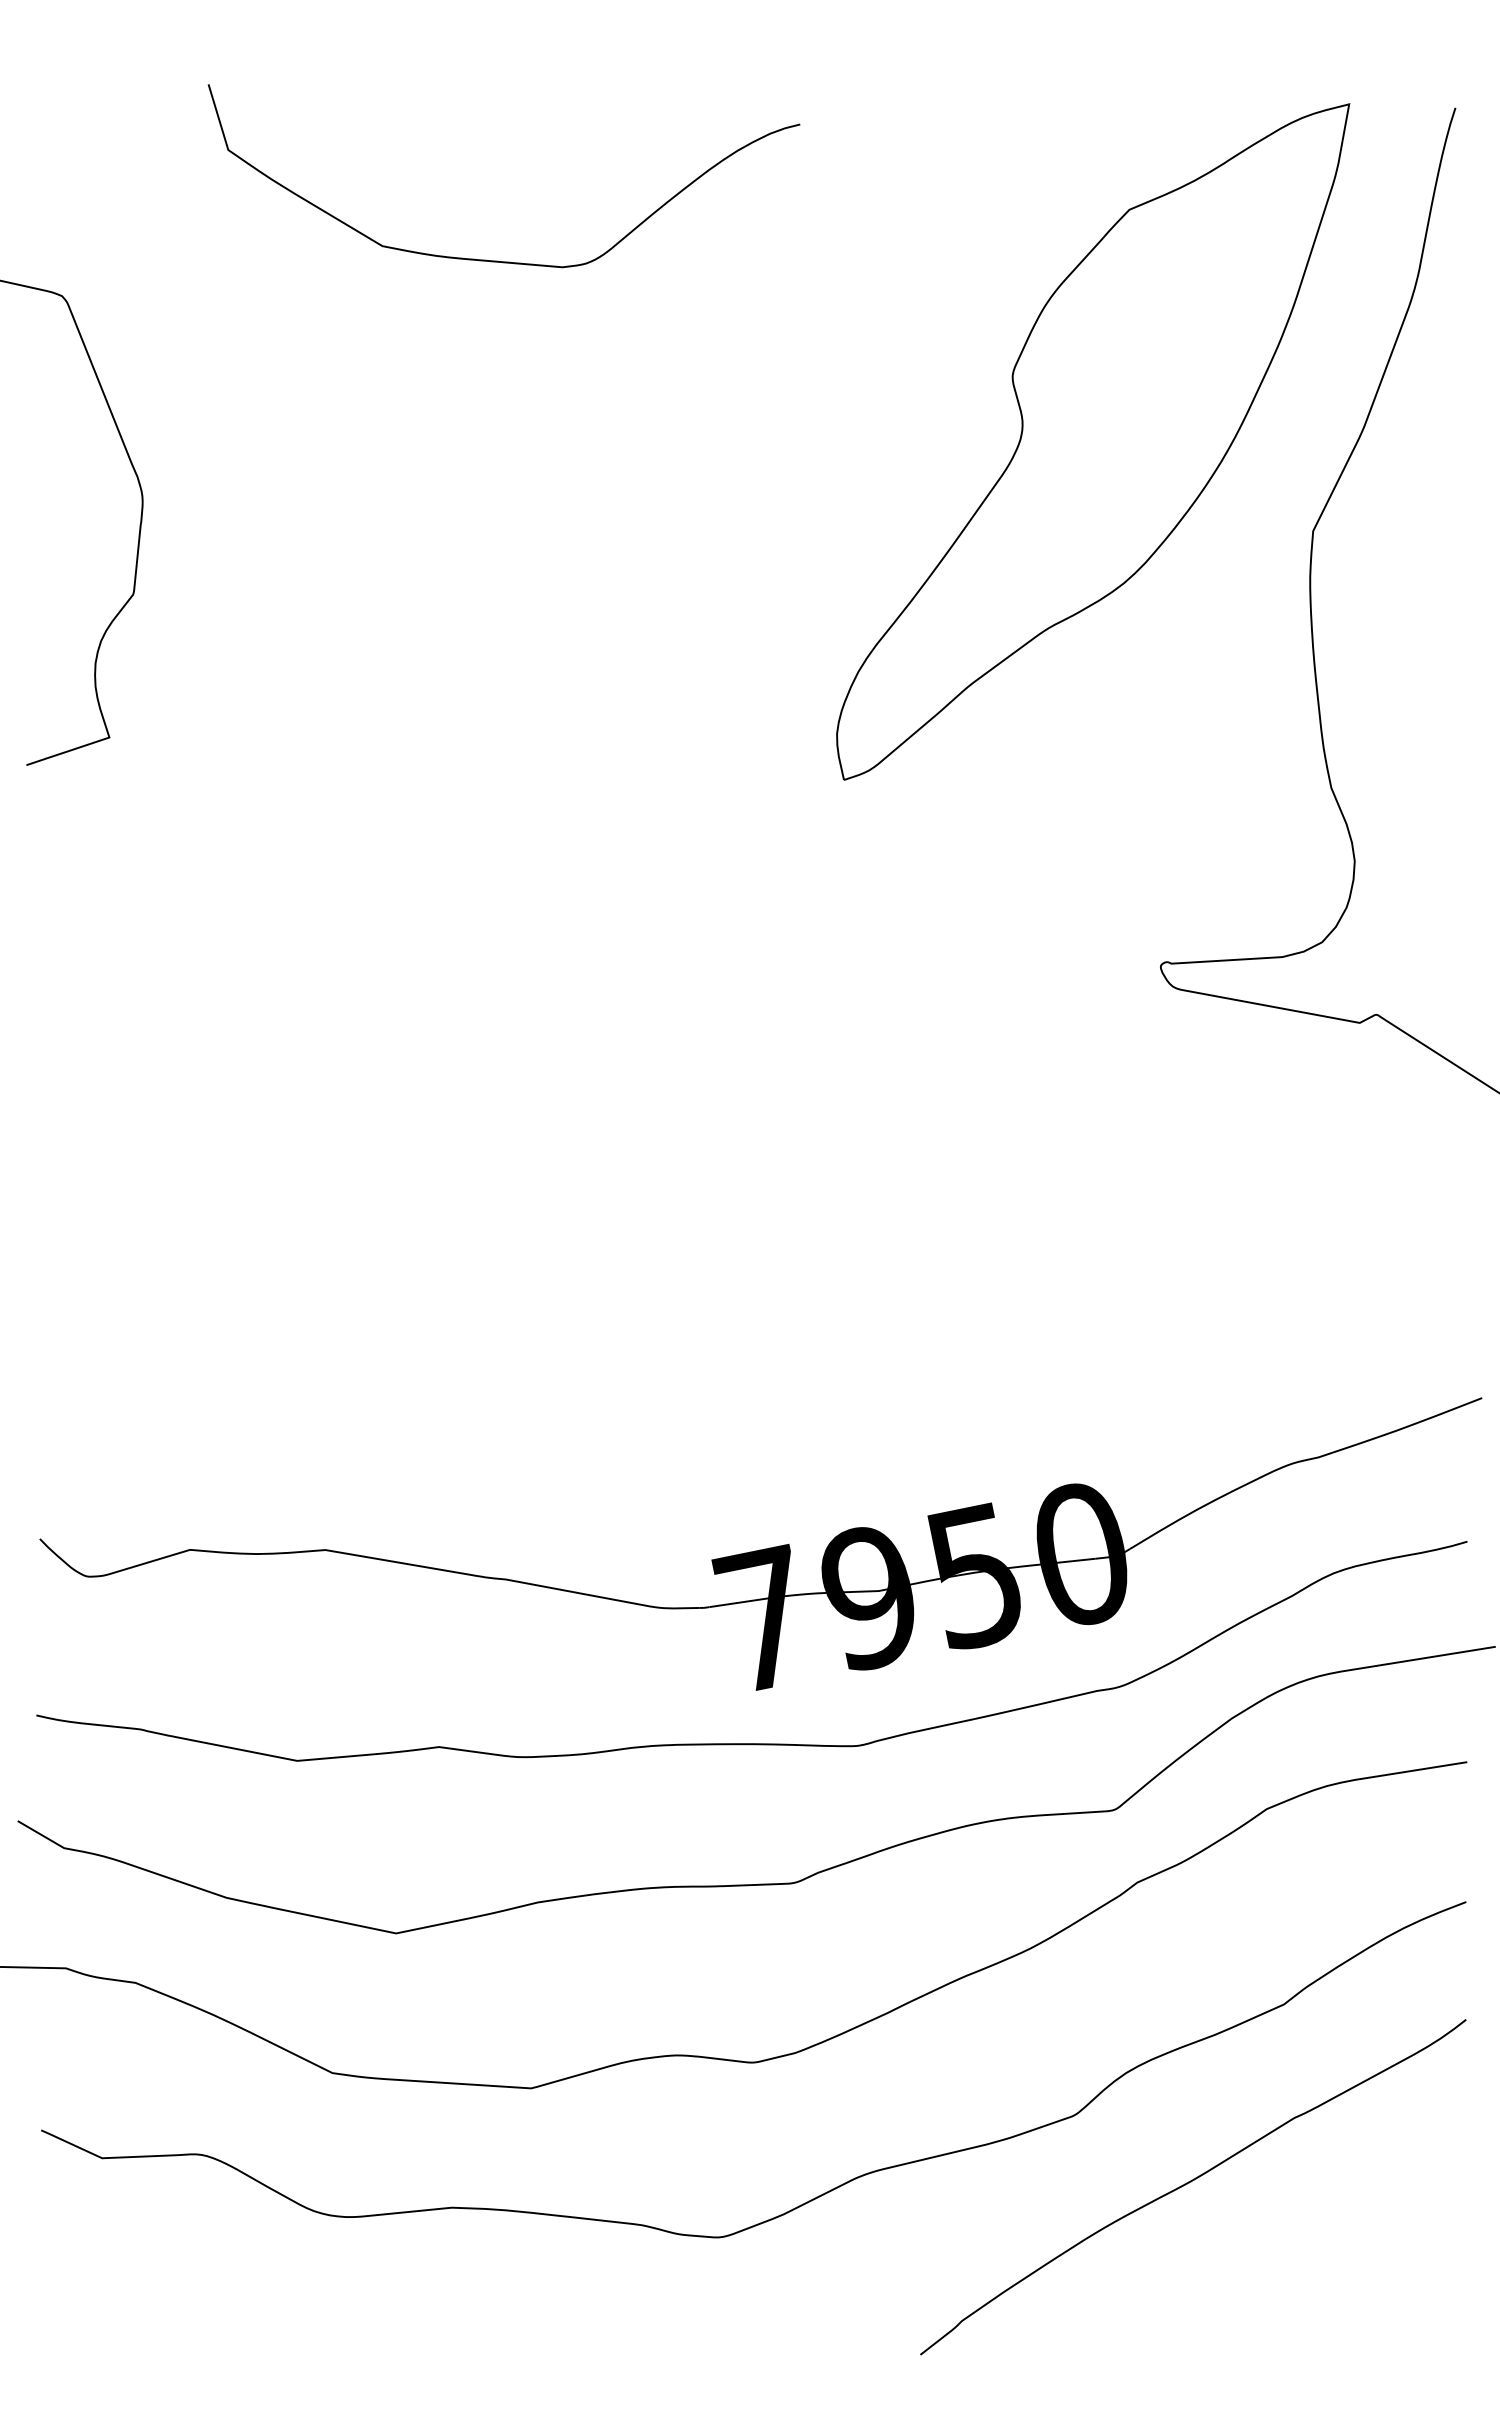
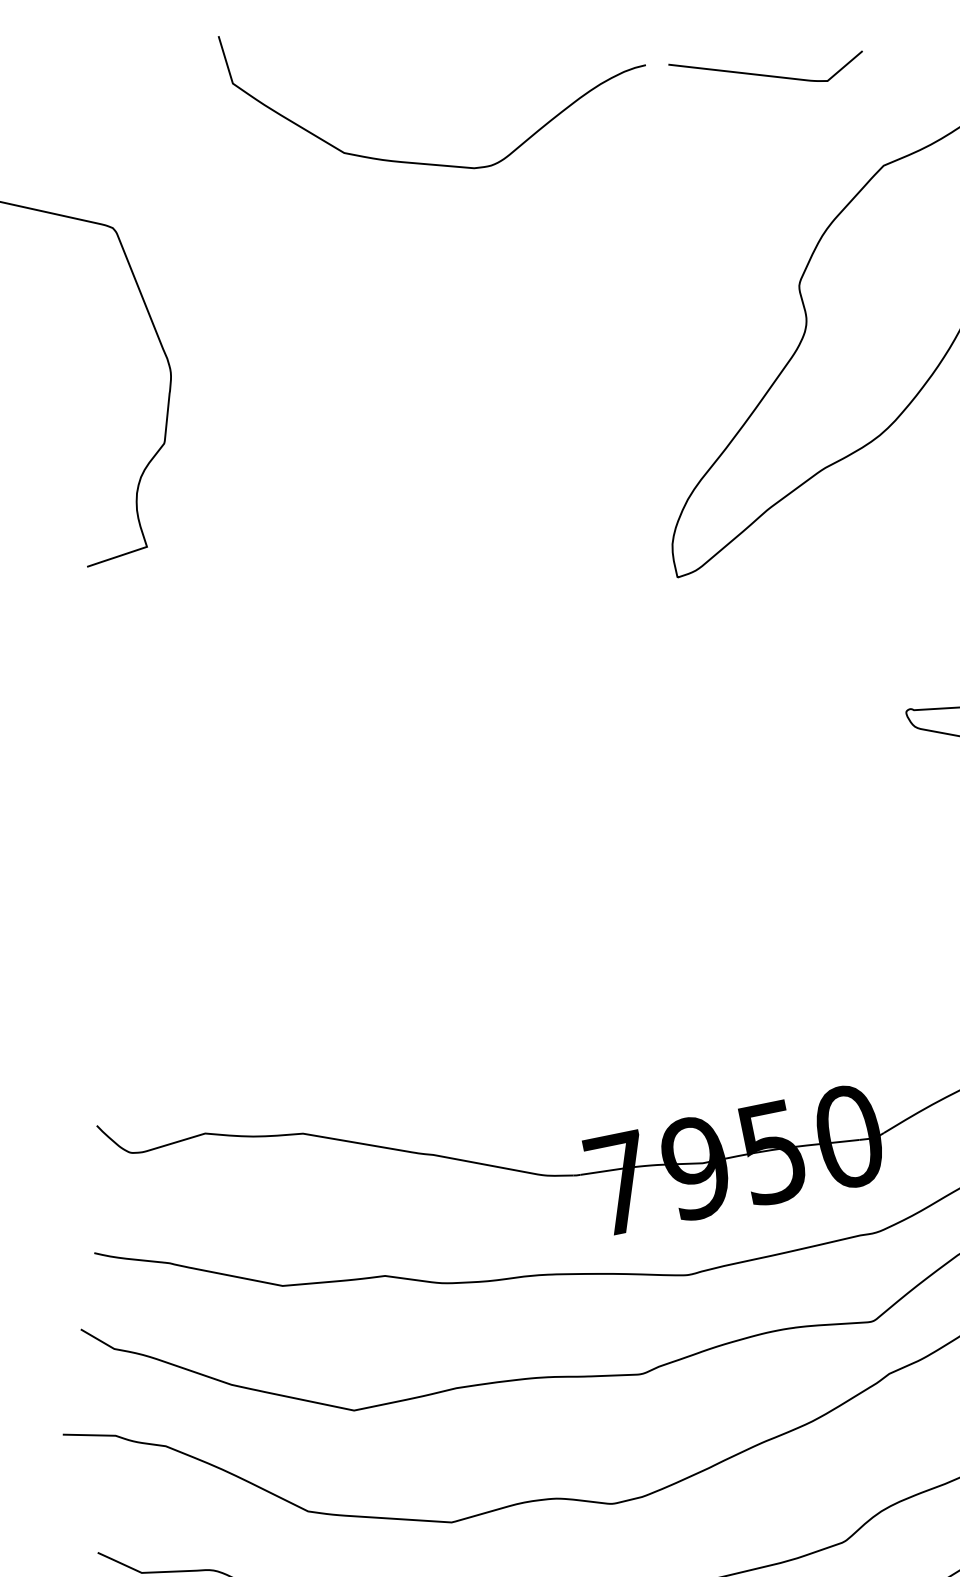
curve: (963, 83) -> (763, 74), added
curve: (498, 260) -> (428, 163), moved

